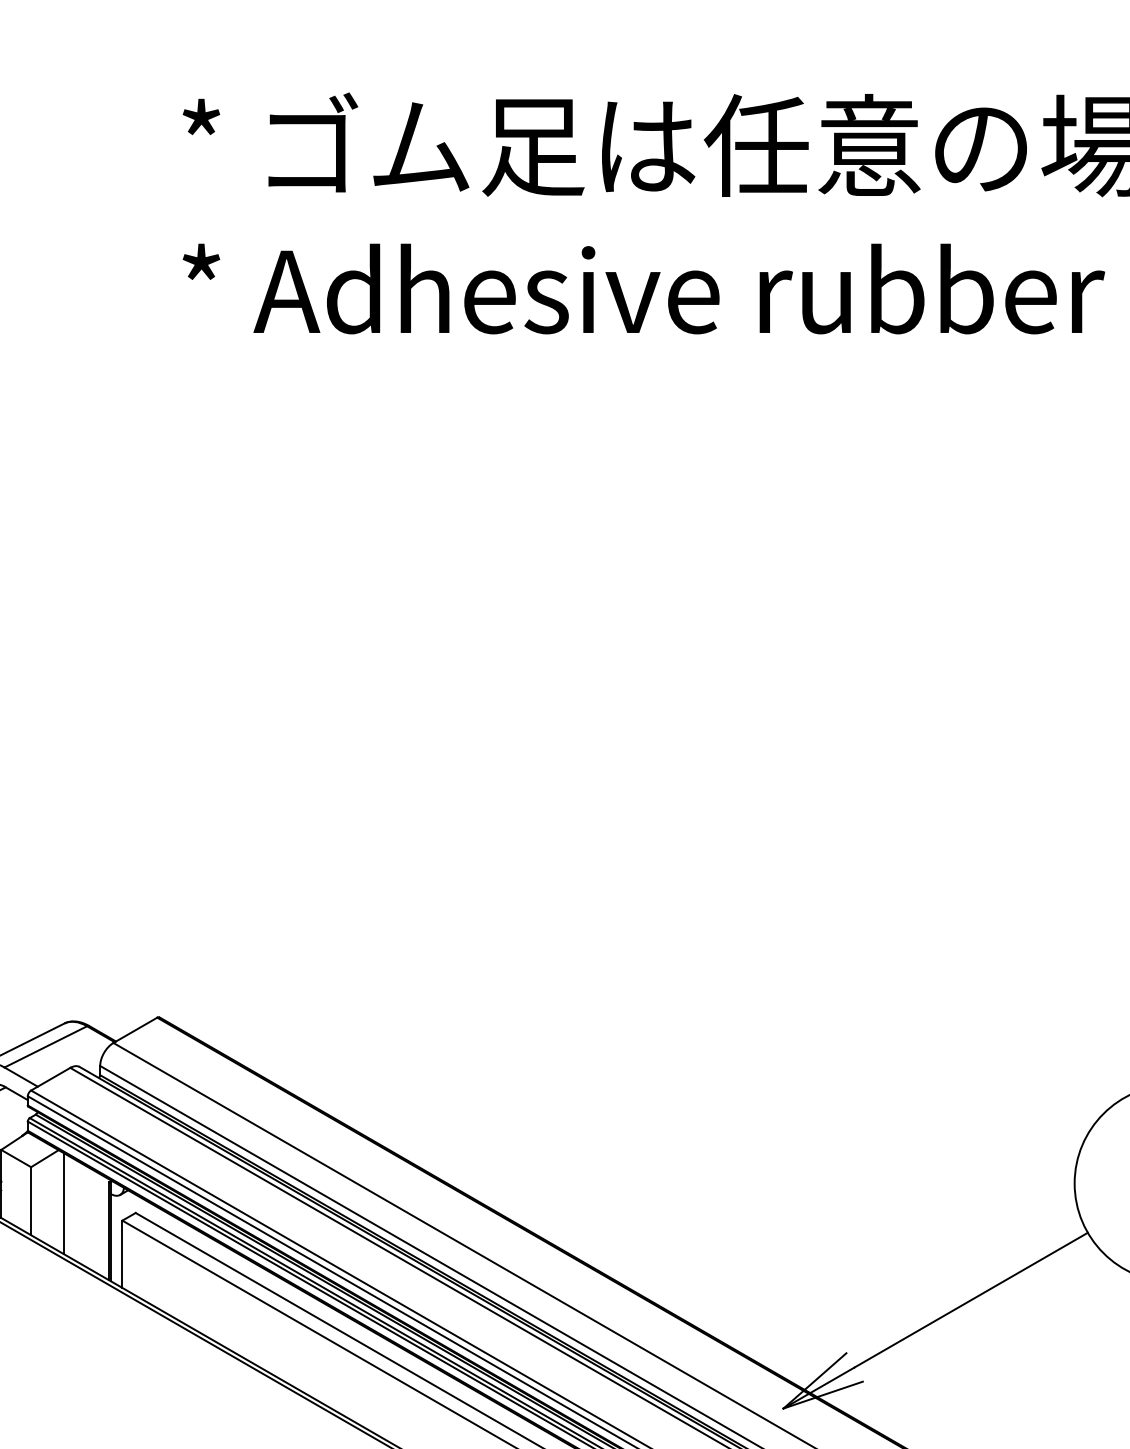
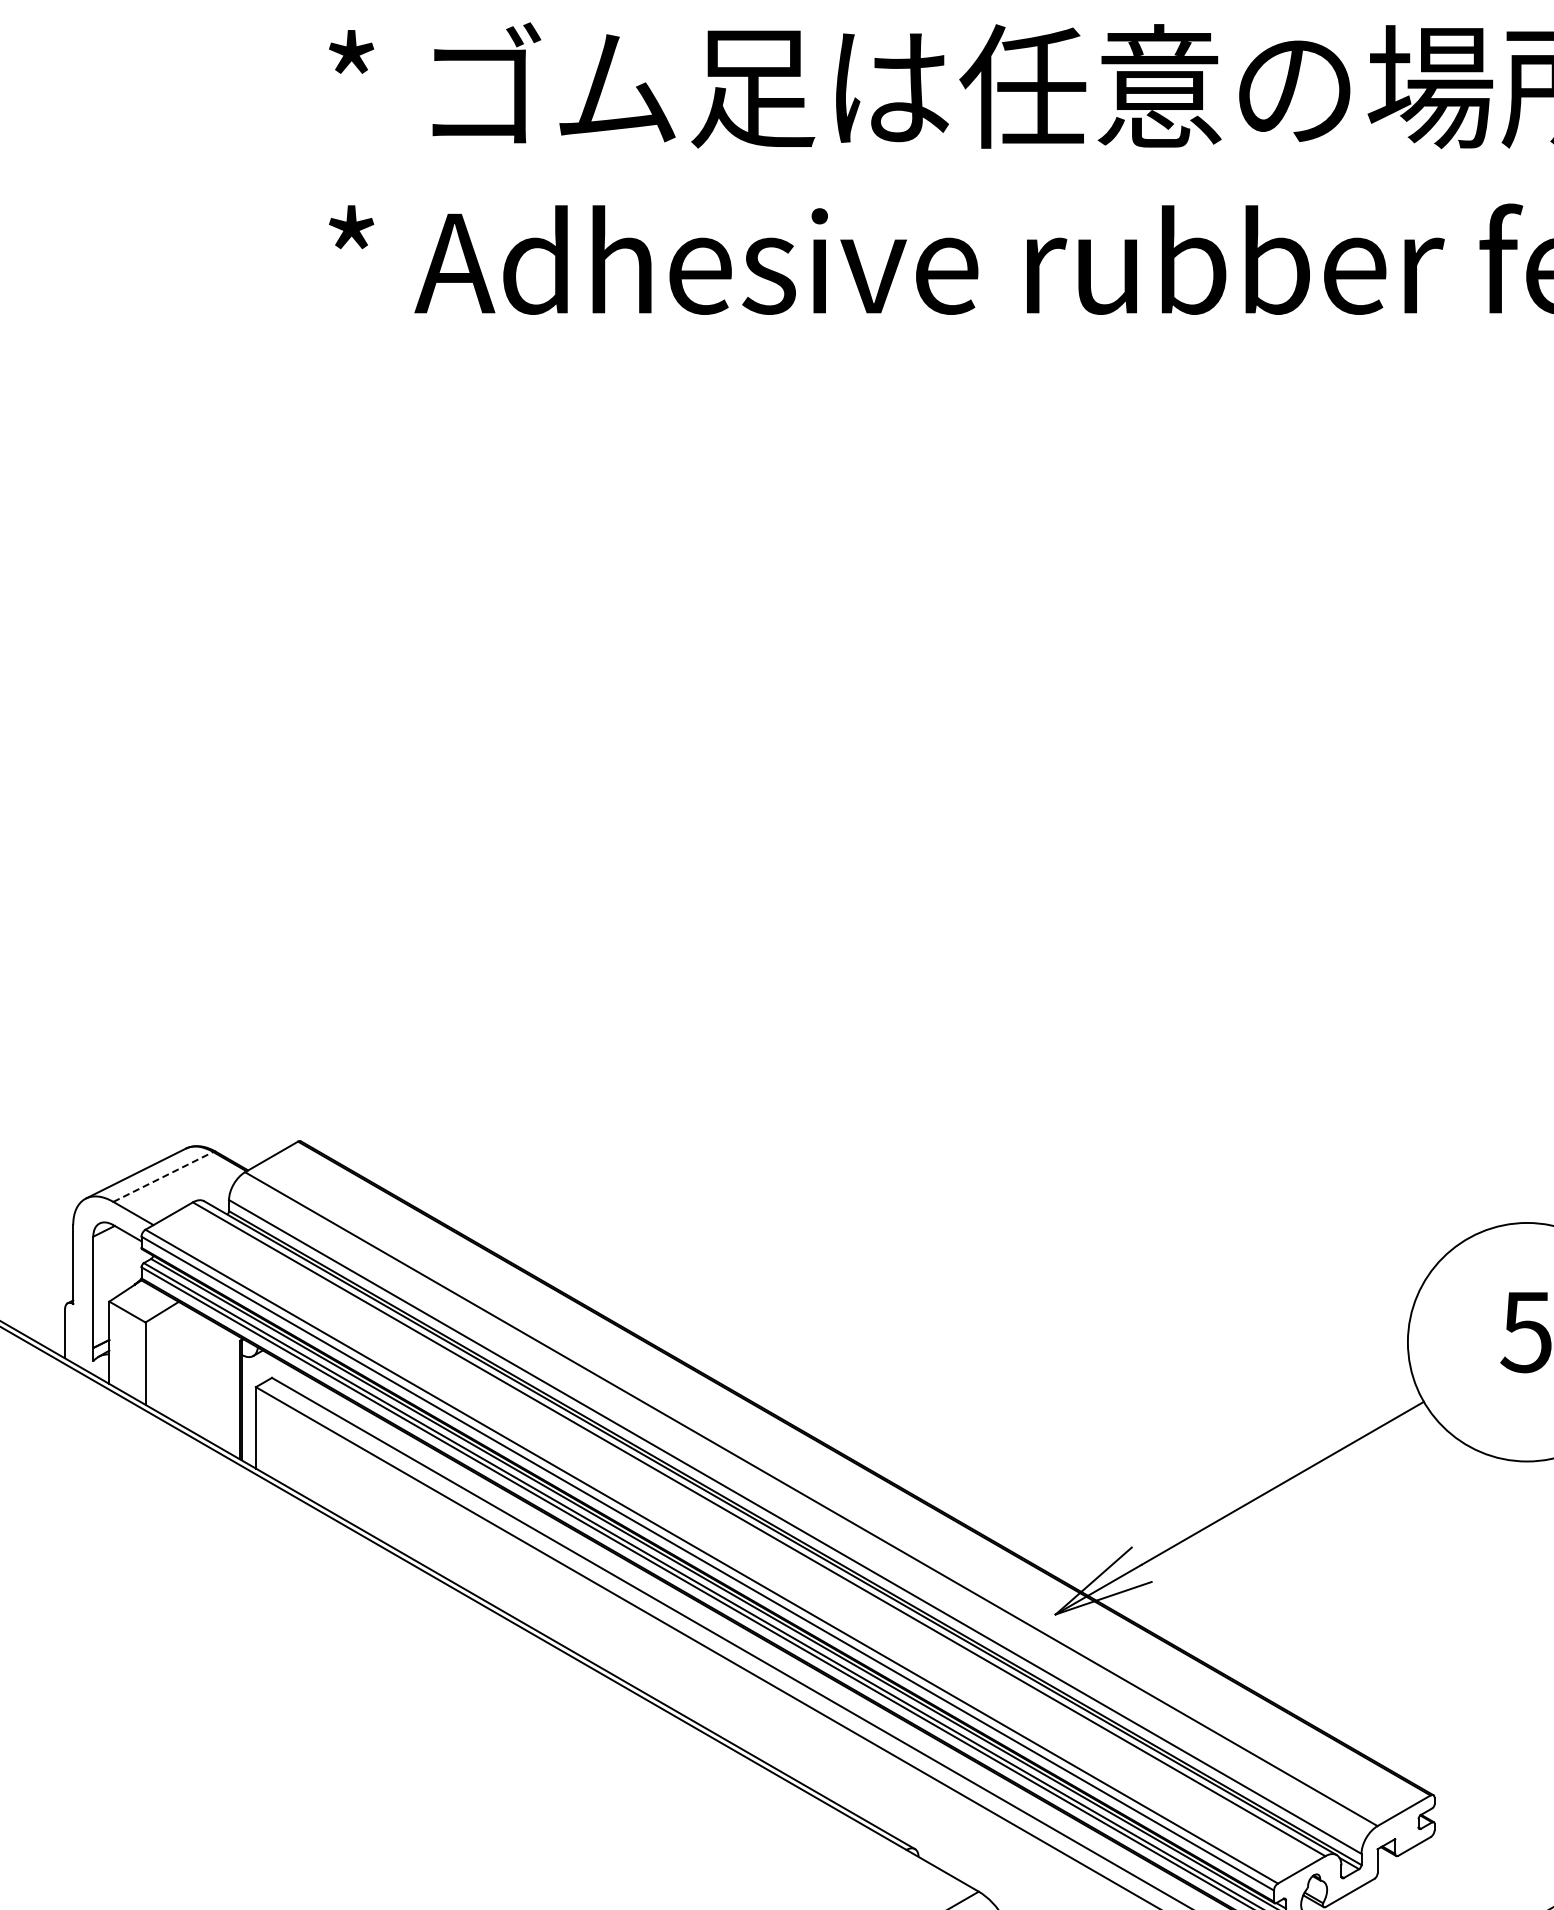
line: (46, 1046) -> (163, 1176), solid -> dashed
line: (64, 1203) -> (185, 1366), removed

